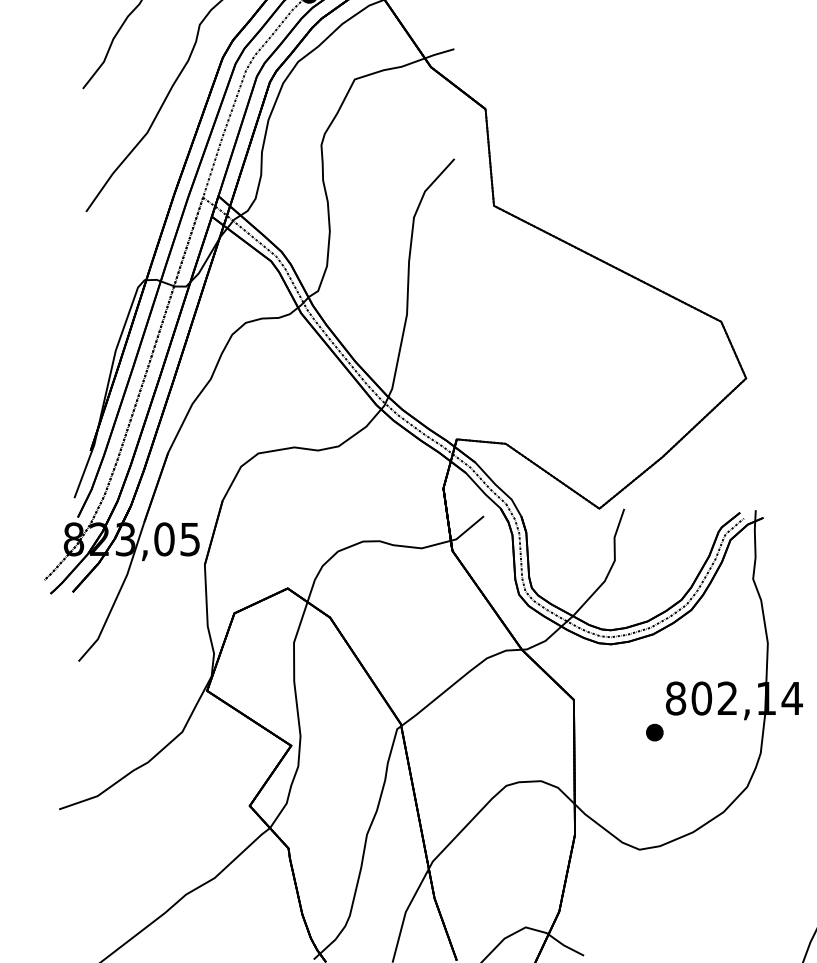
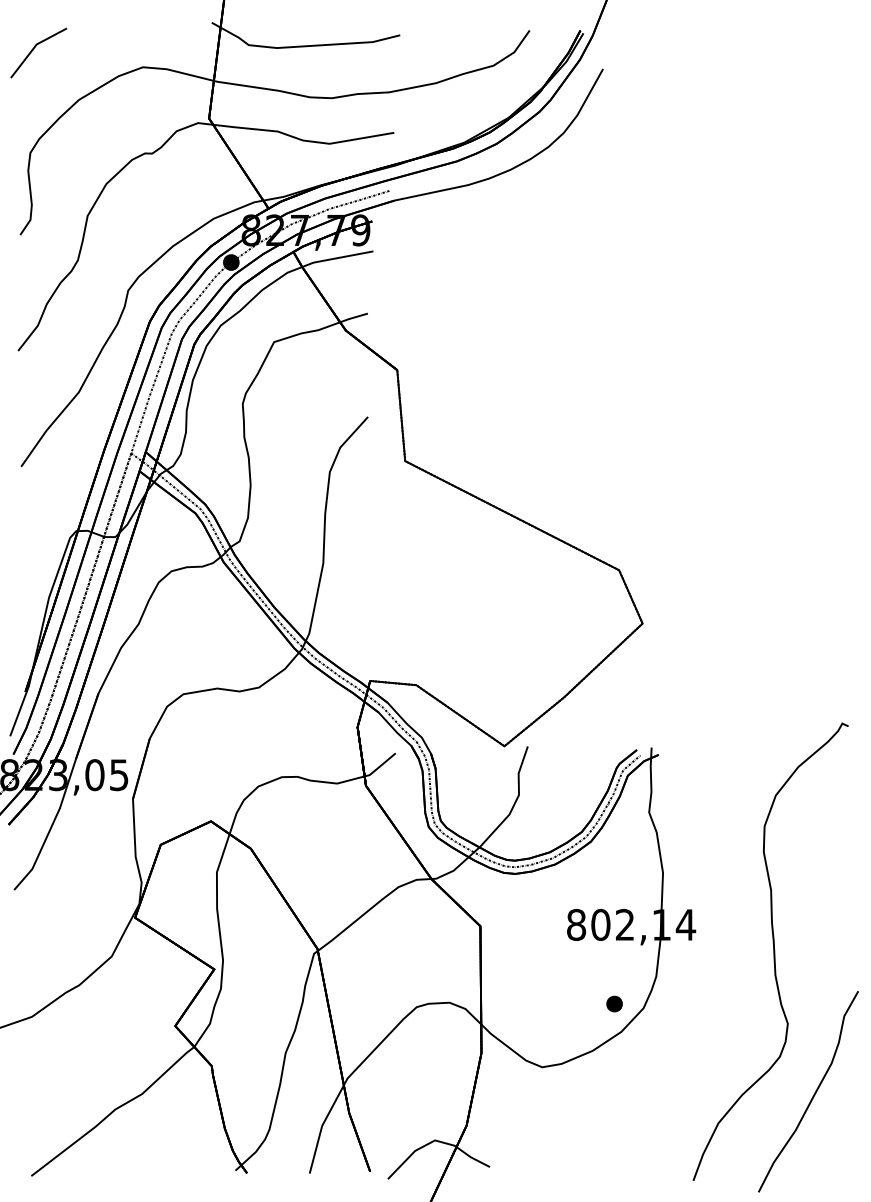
part: (654, 732) -> (614, 1003), moved

